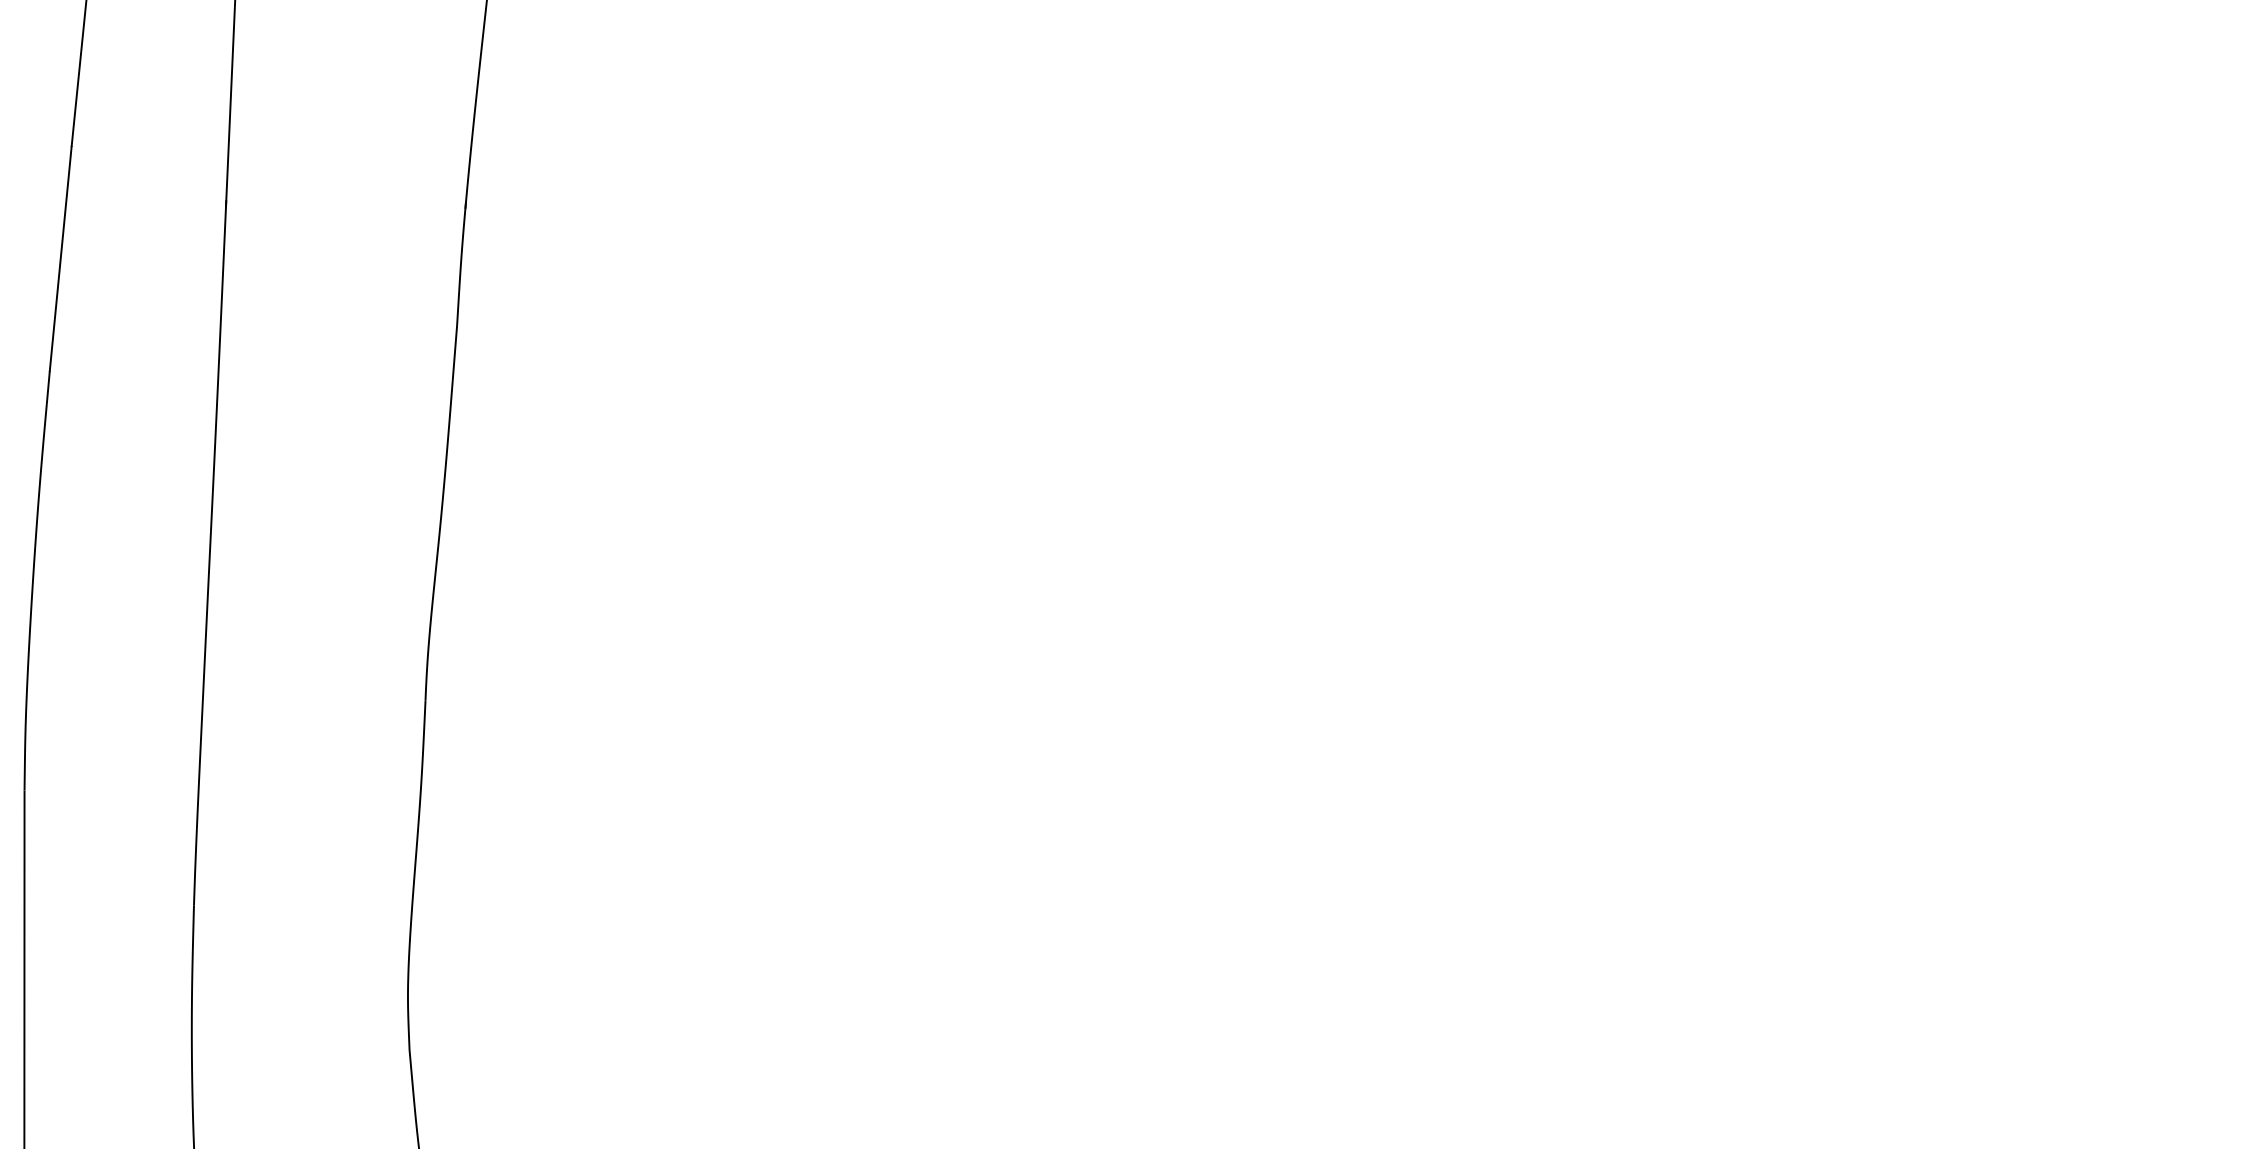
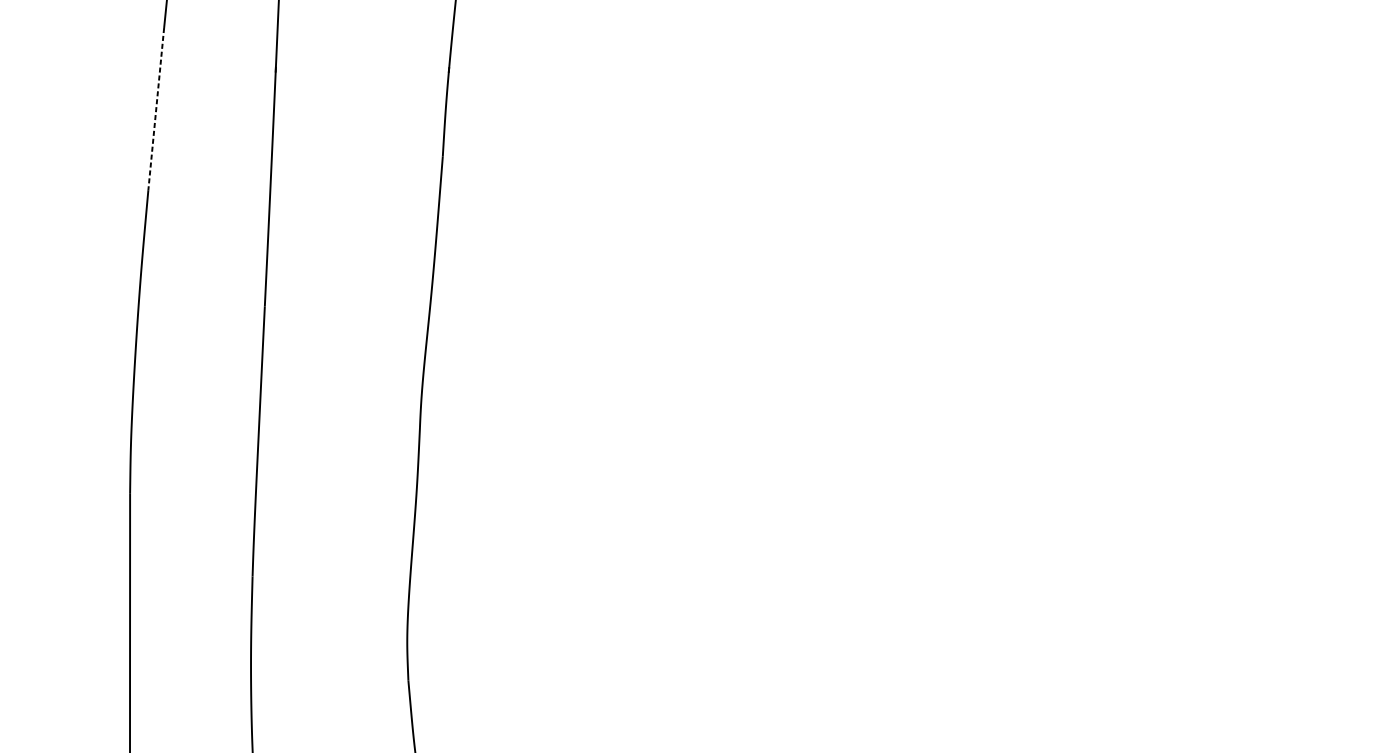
line: (60, 259) -> (156, 109), solid -> dashed

